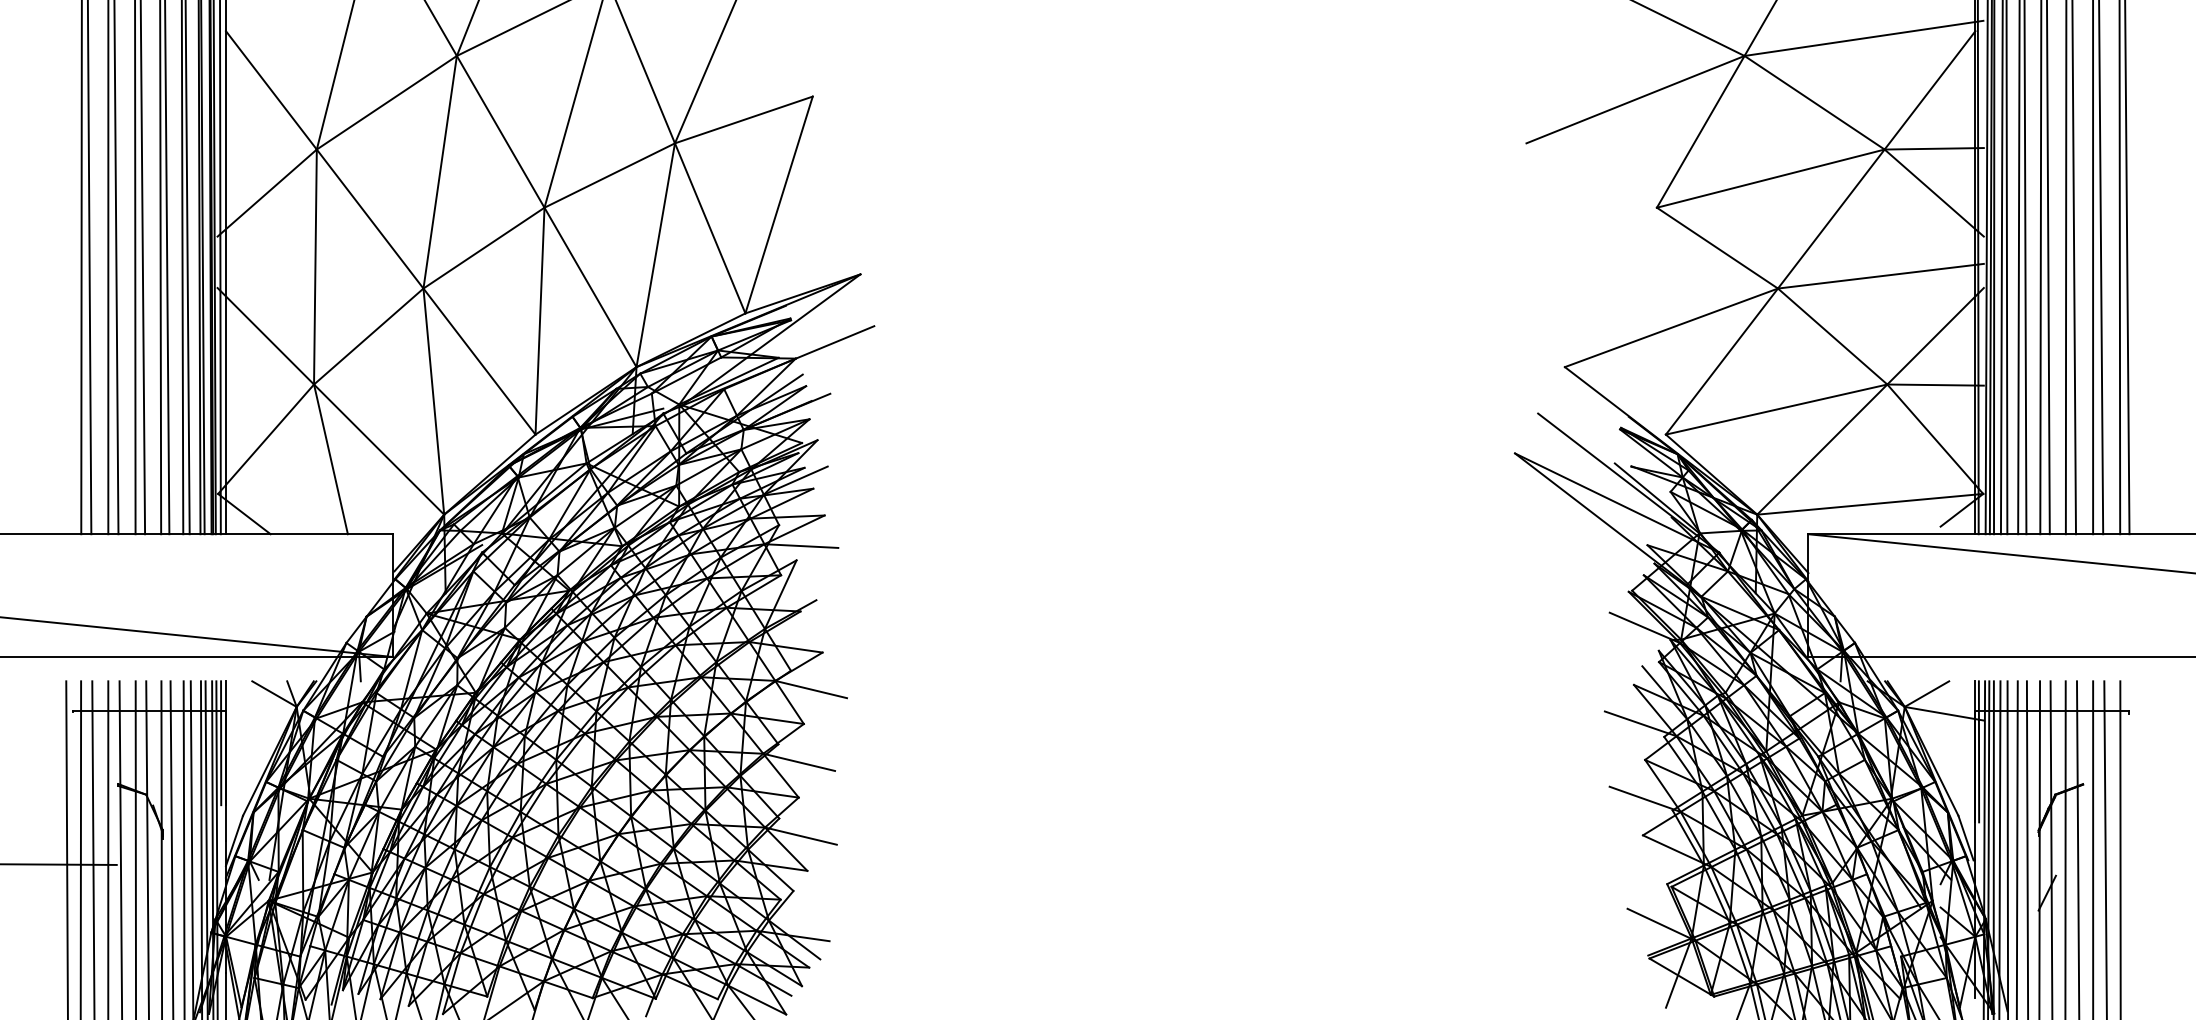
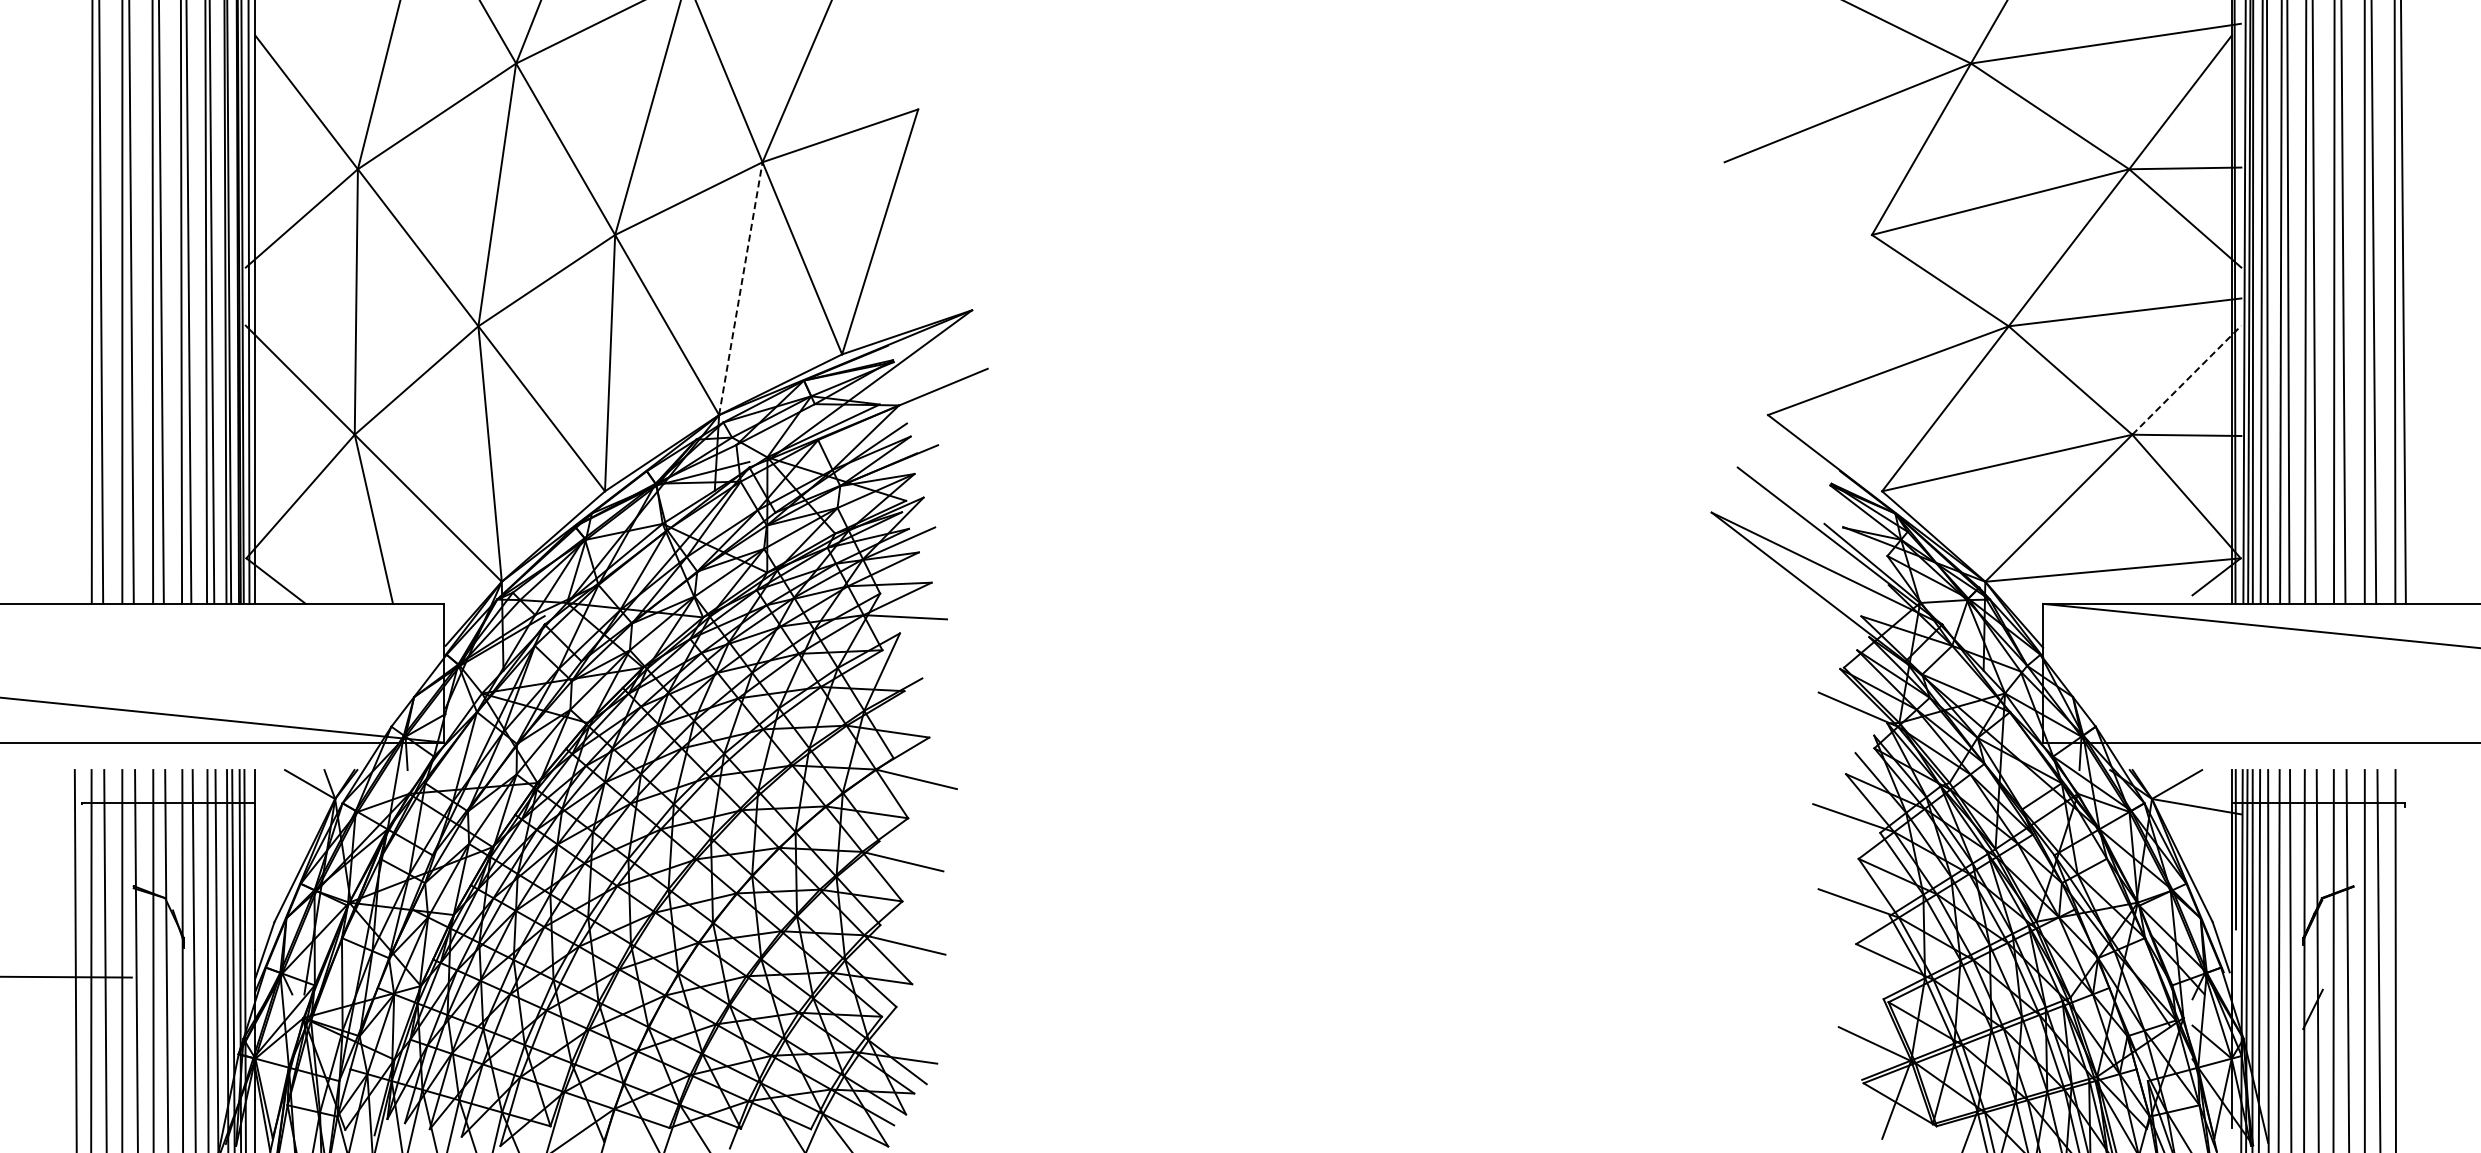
line: (655, 255) -> (740, 288), solid -> dashed
line: (1936, 335) -> (2187, 379), solid -> dashed
line: (220, 742) -> (249, 839), removed

